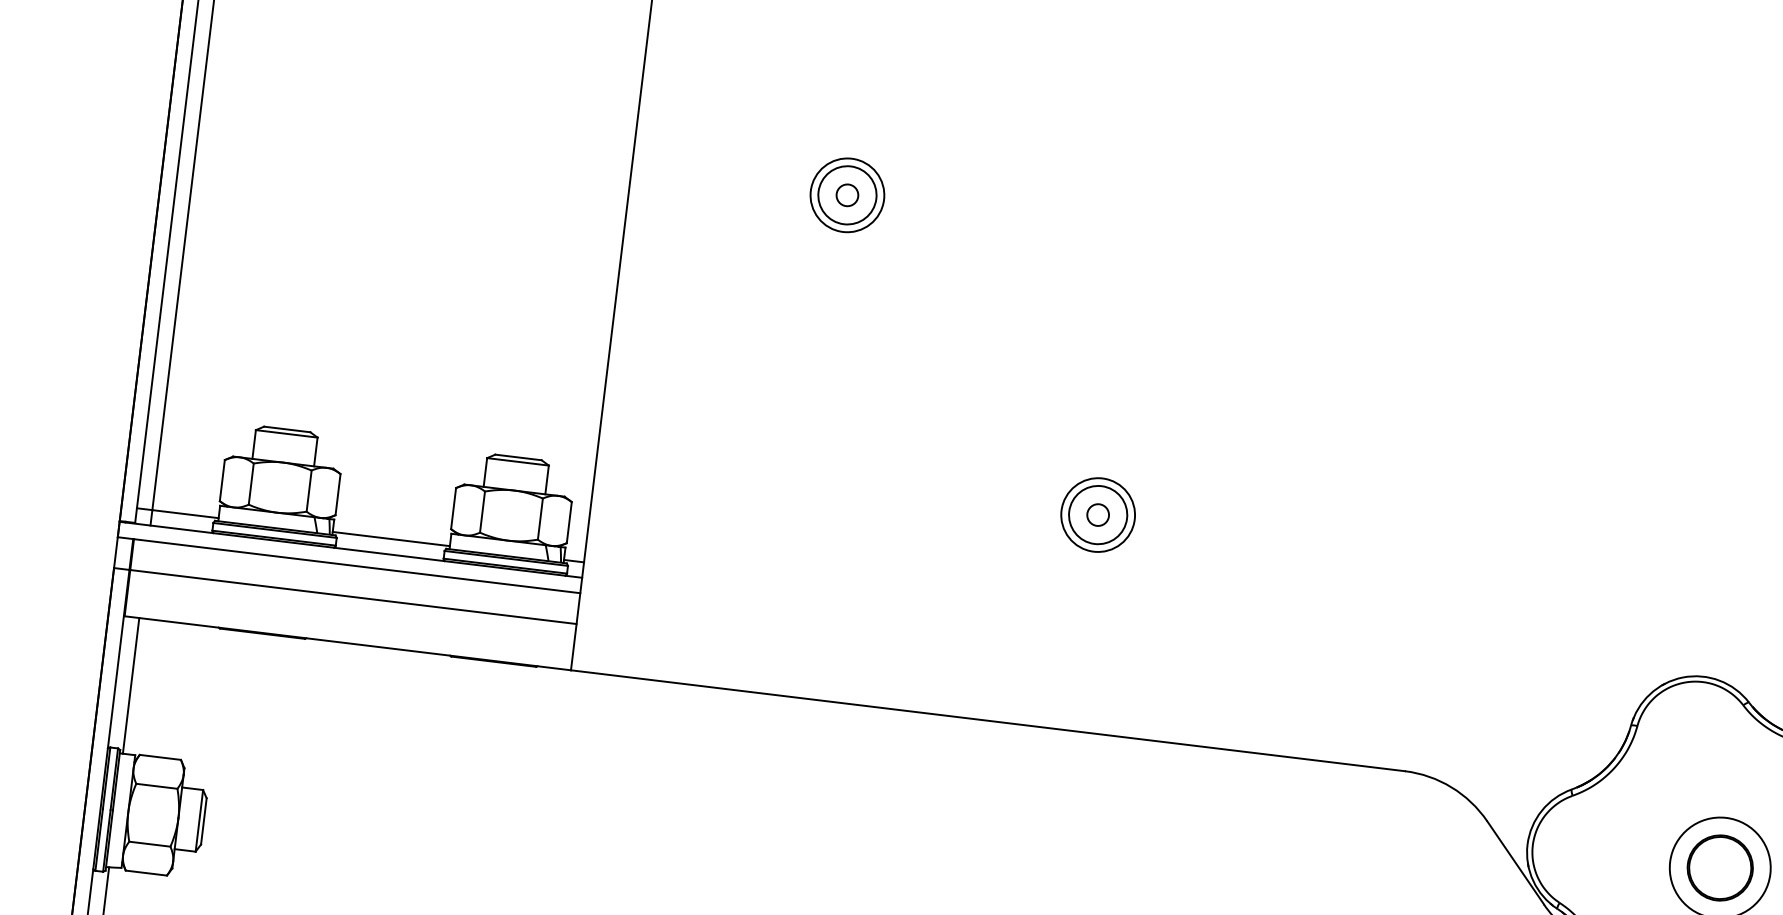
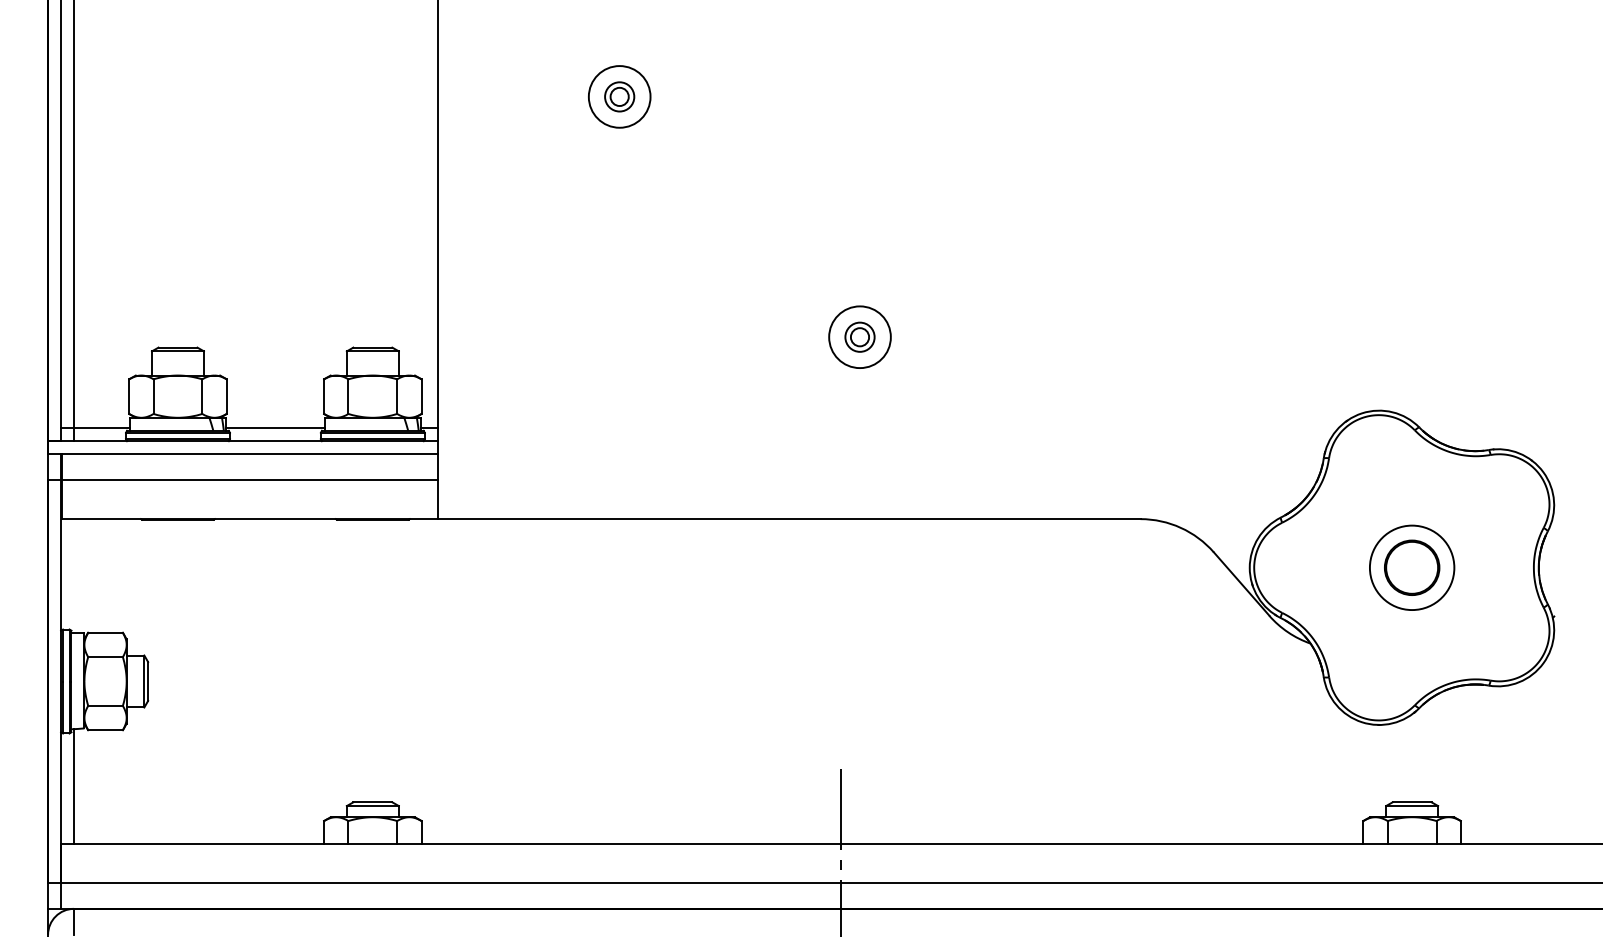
circle: (847, 194) -> (619, 96), size x0.6
circle: (1097, 514) -> (859, 336), size x0.6
line: (131, 686) -> (74, 576), removed

